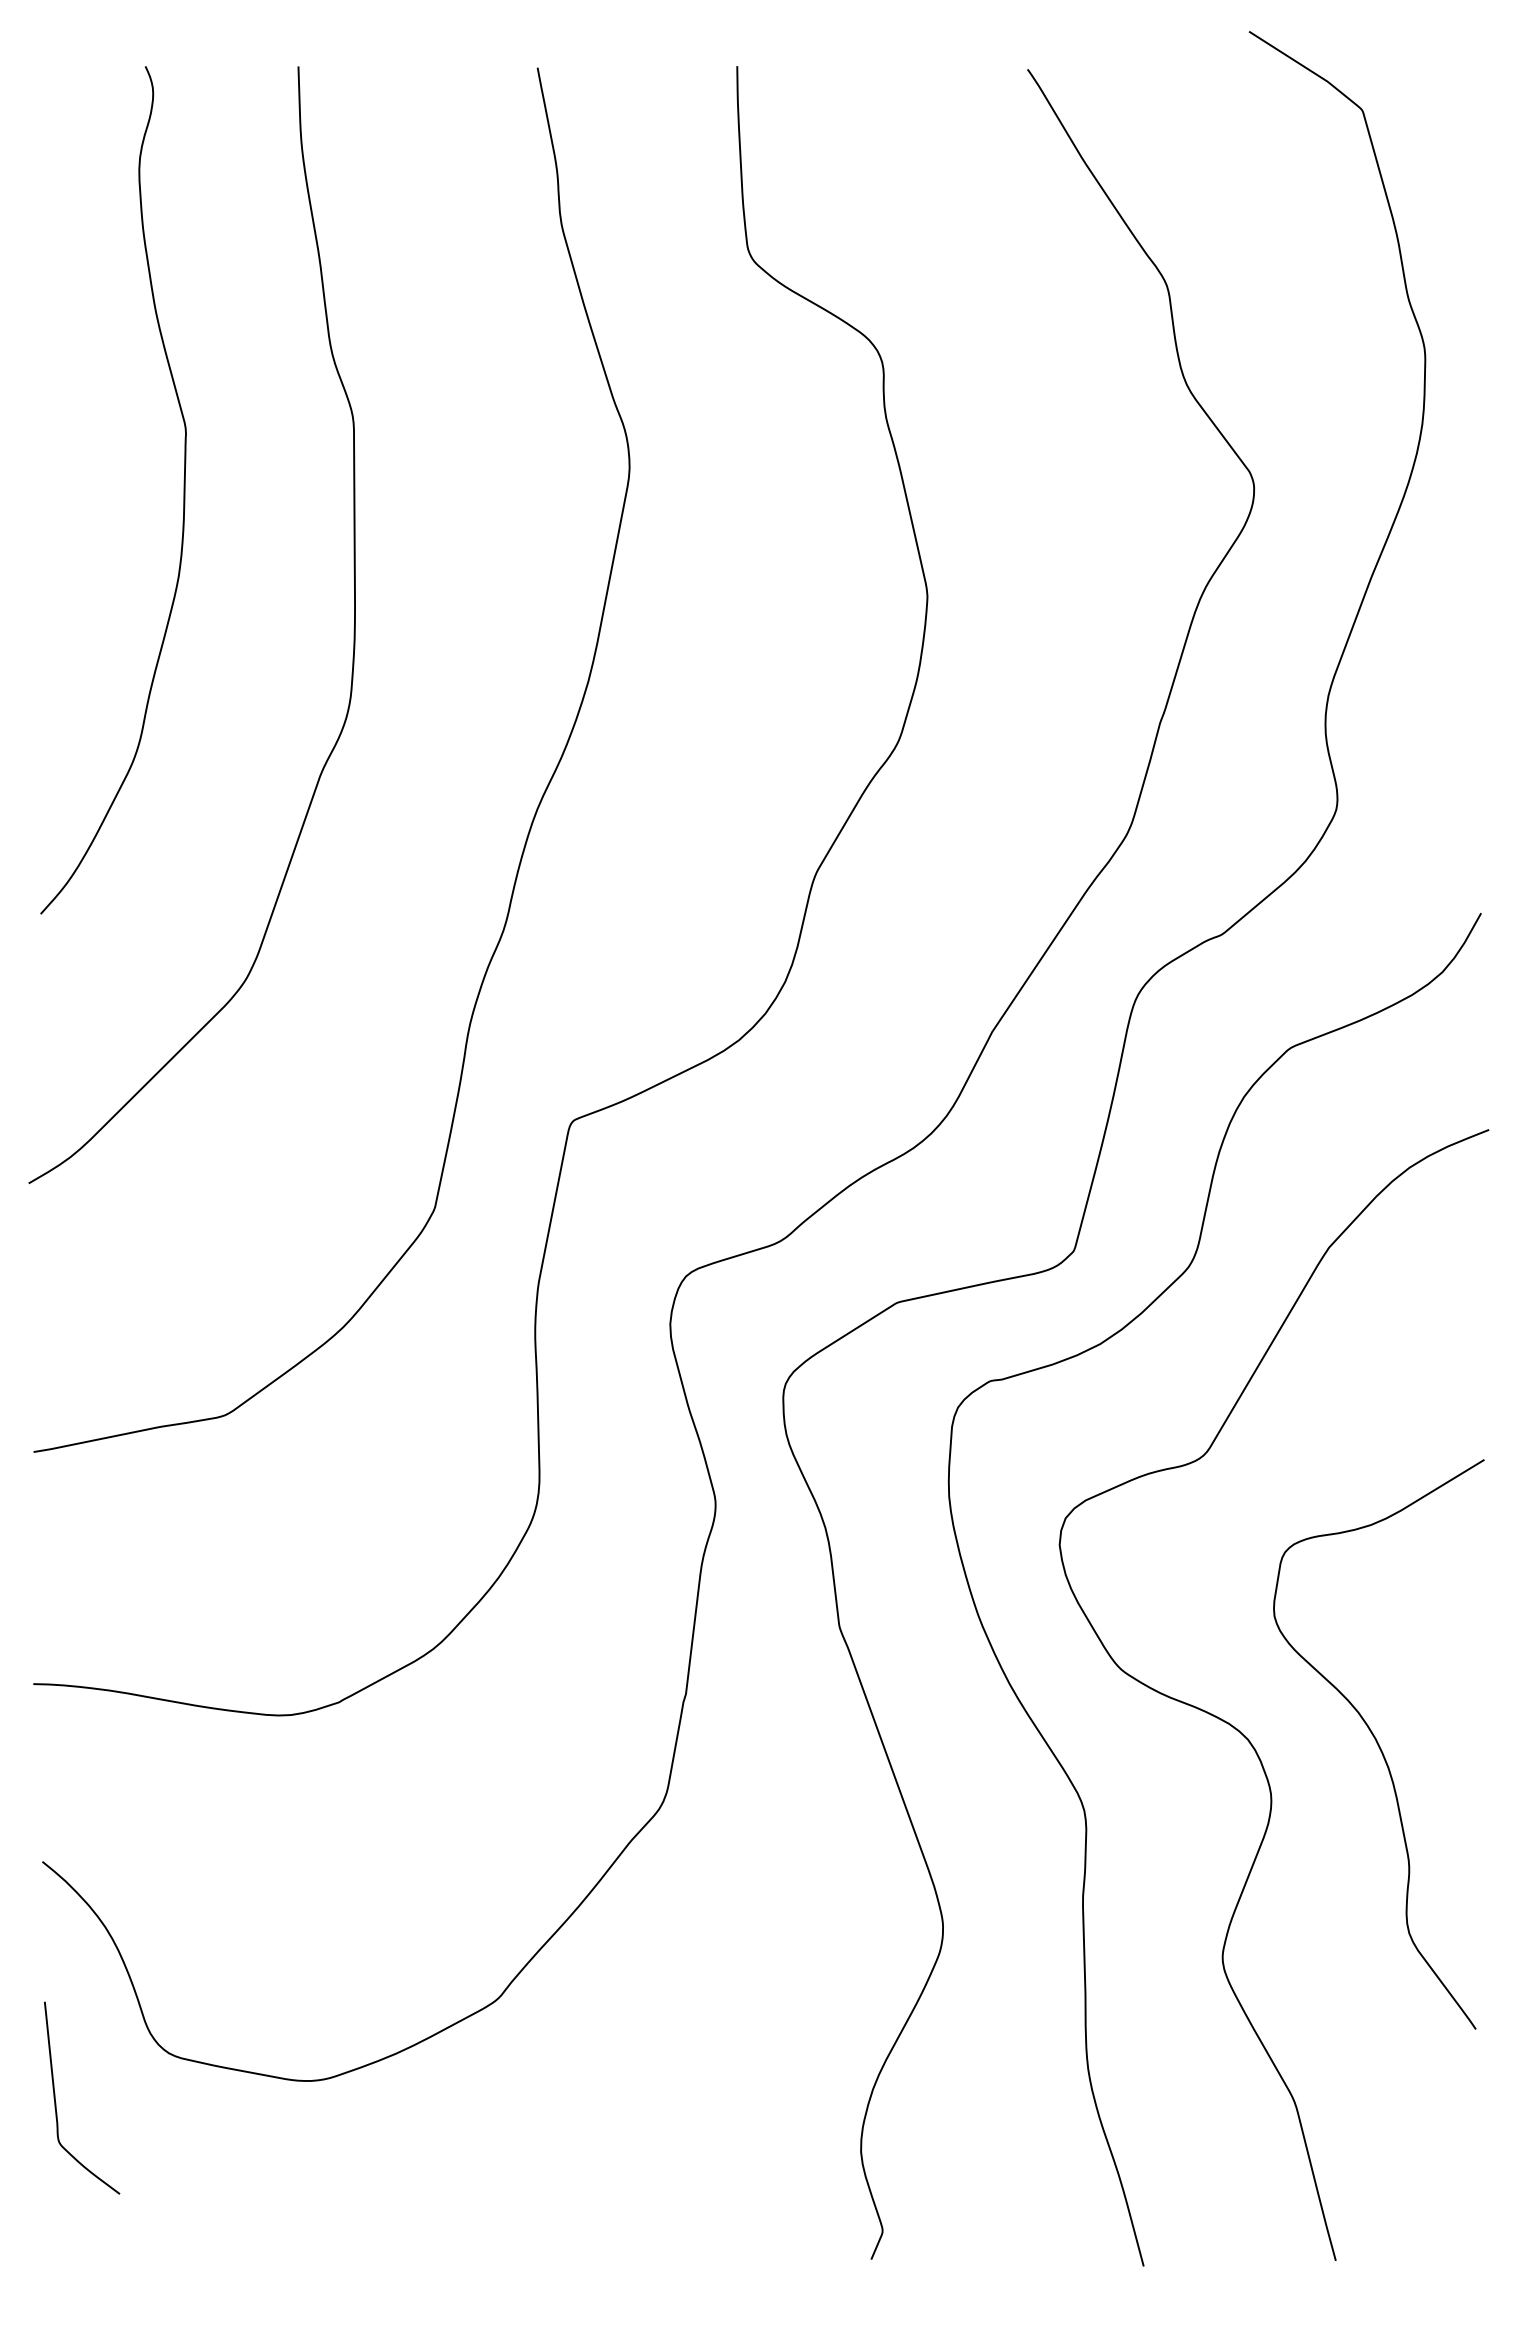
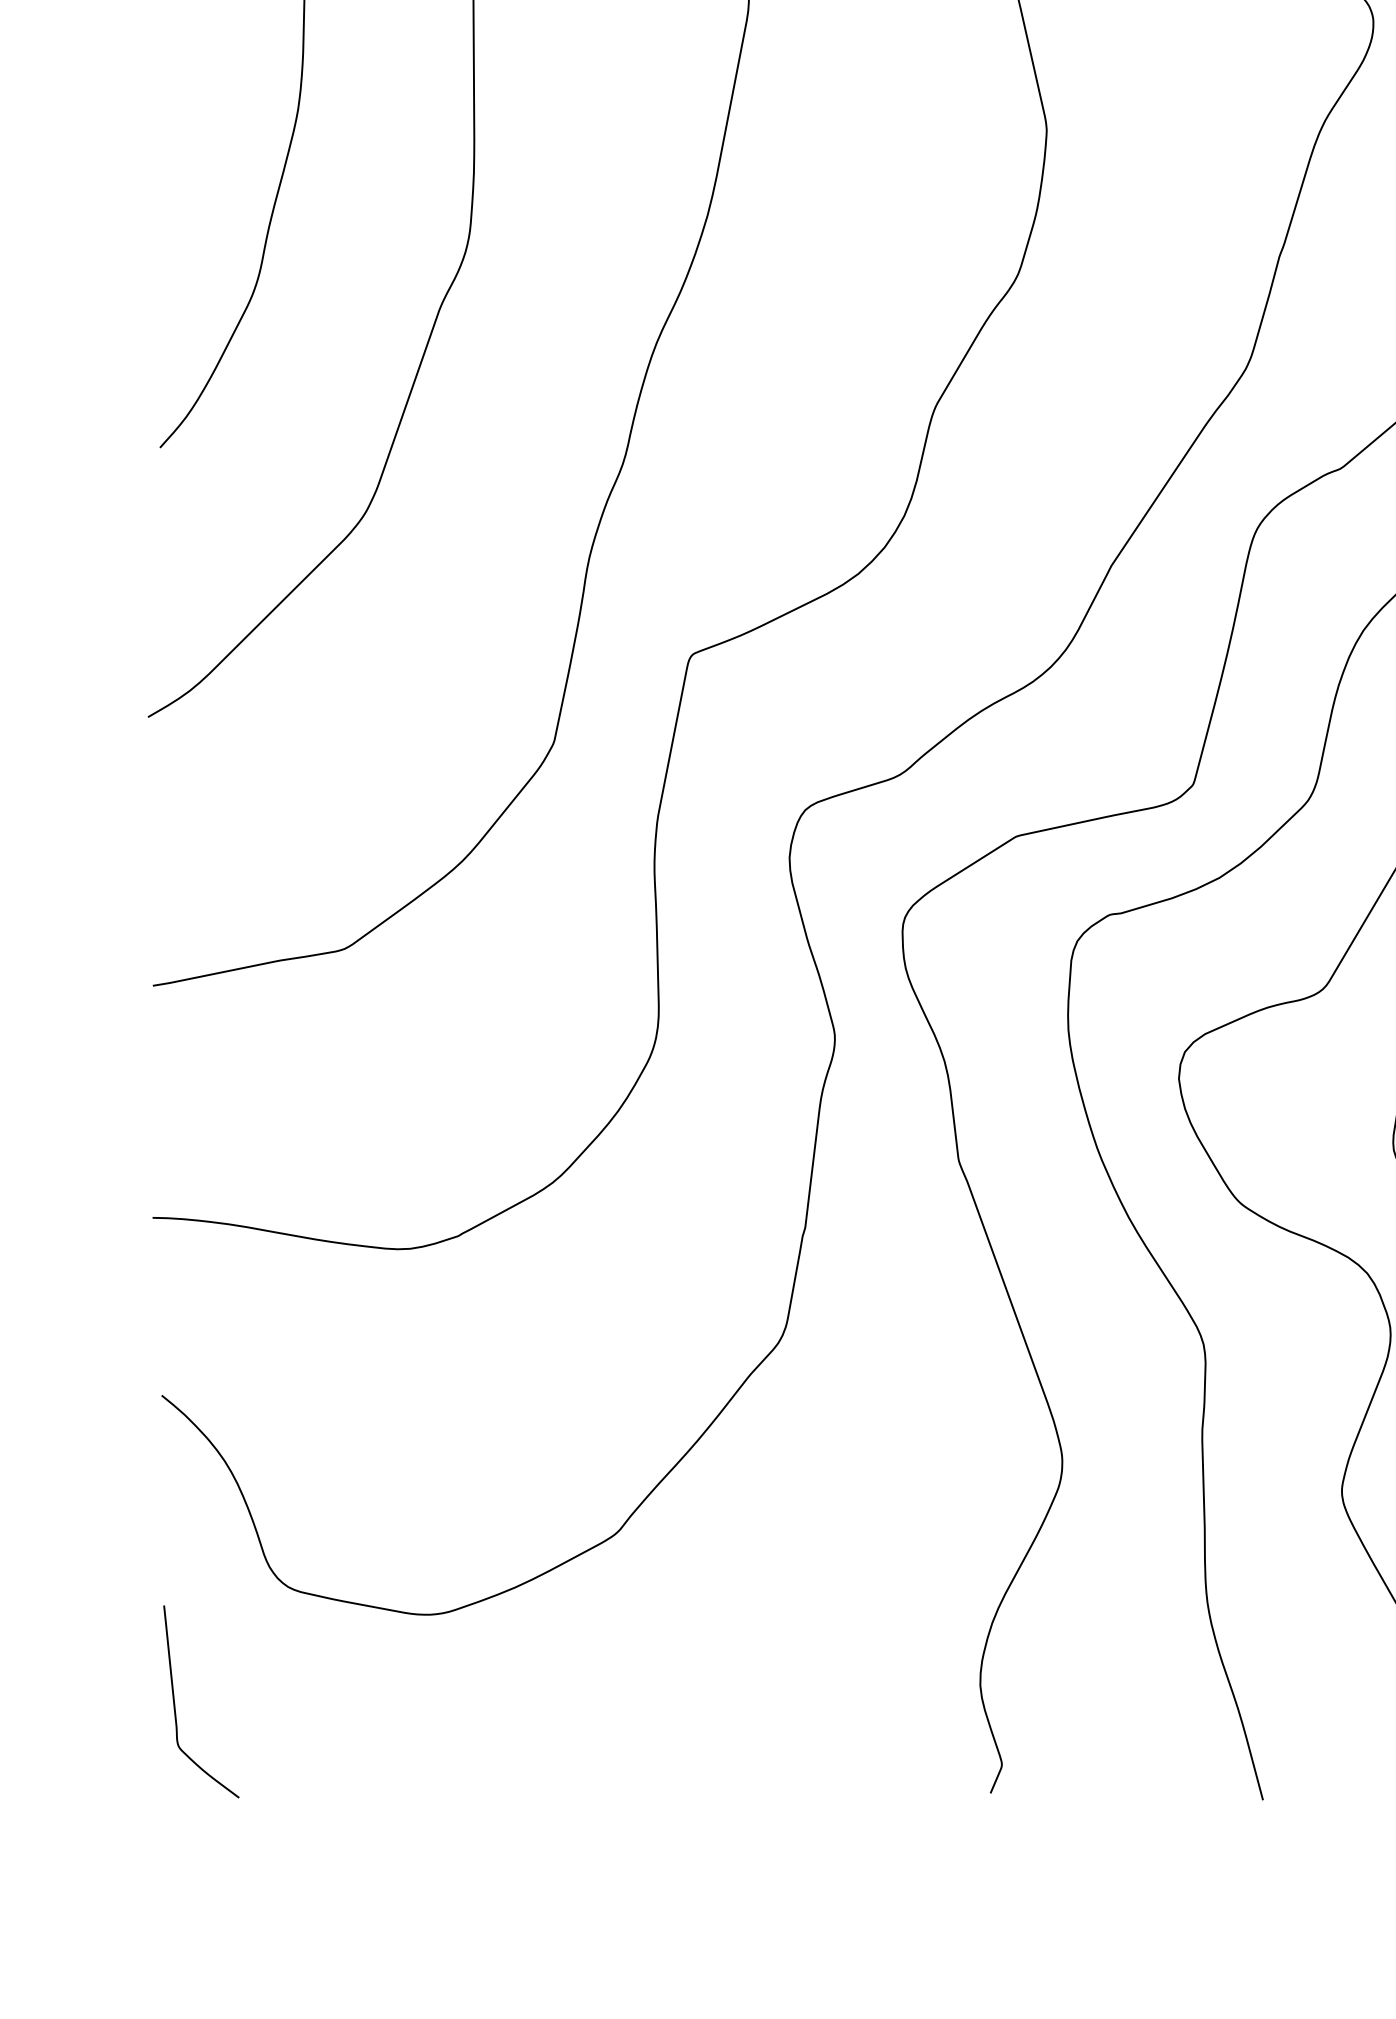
curve: (56, 2102) -> (175, 1706), moved

